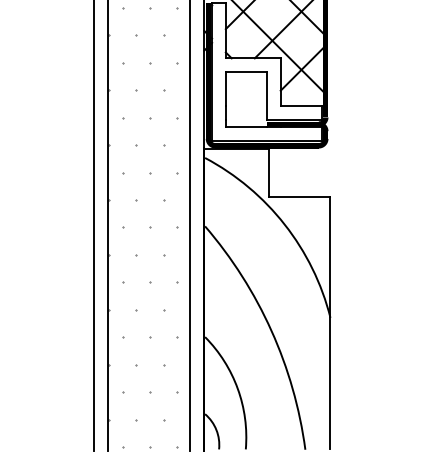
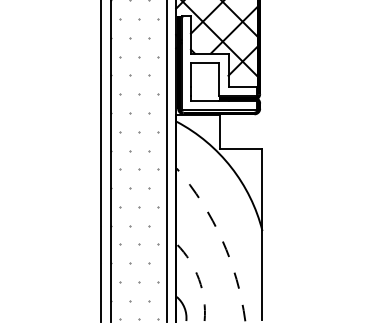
arc: (271, 330) -> (222, 239), solid -> dashed
arc: (238, 388) -> (199, 279), solid -> dashed

